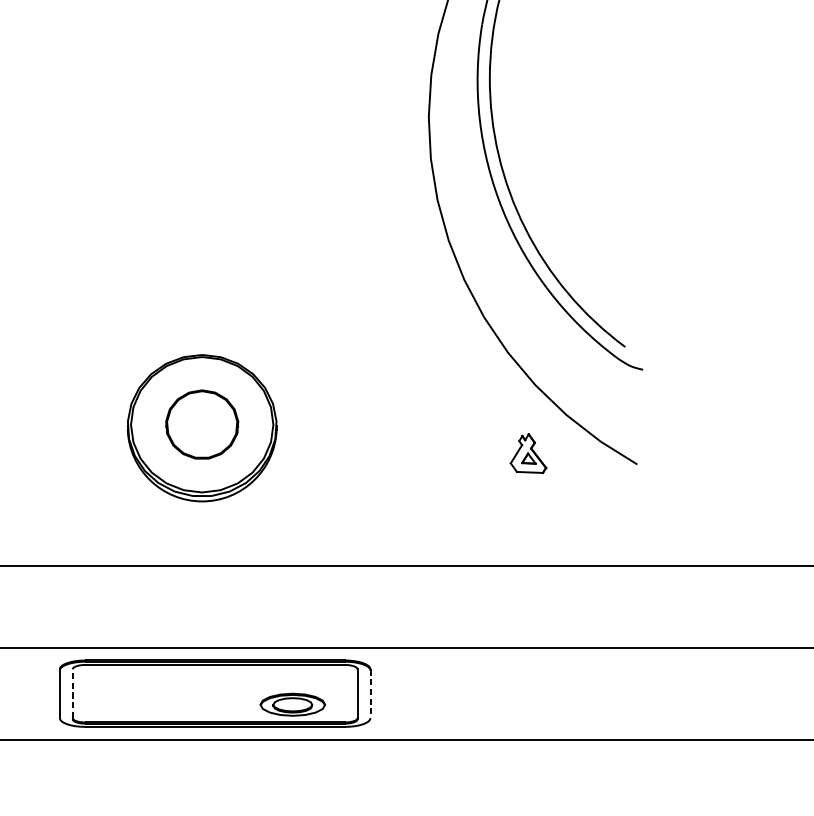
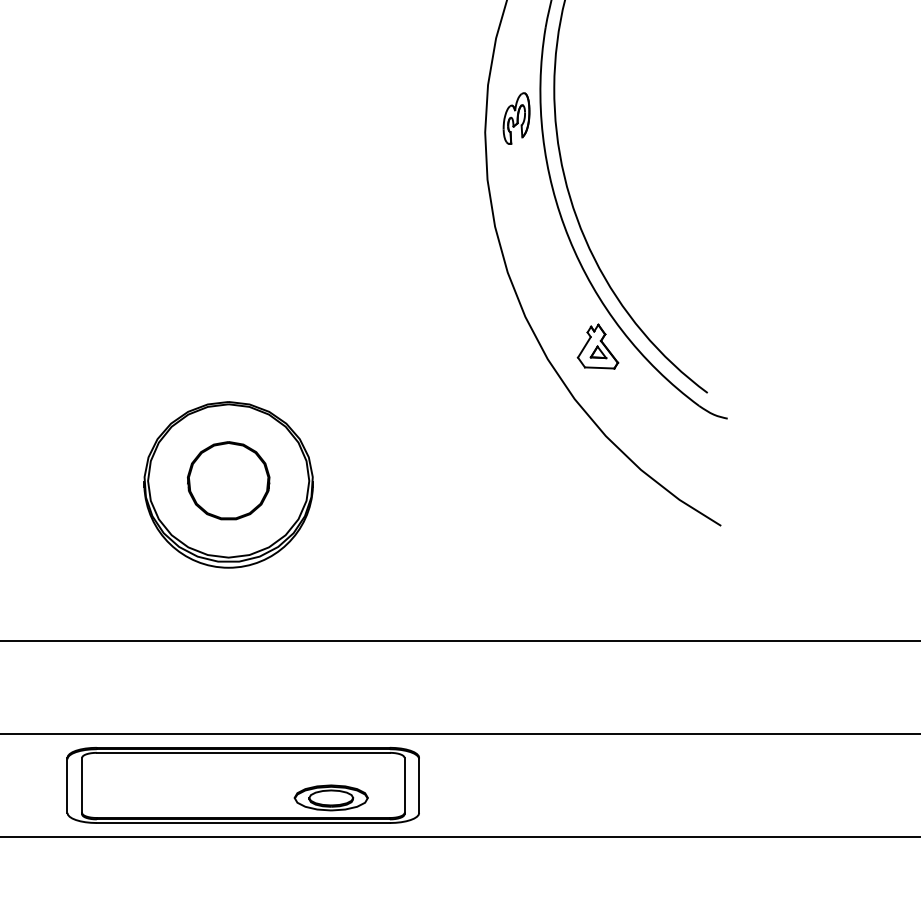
part: (456, 104) -> (516, 118), added
part: (528, 453) -> (597, 346), moved
line: (73, 693) -> (82, 785), dashed -> solid
line: (370, 693) -> (419, 785), dashed -> solid

